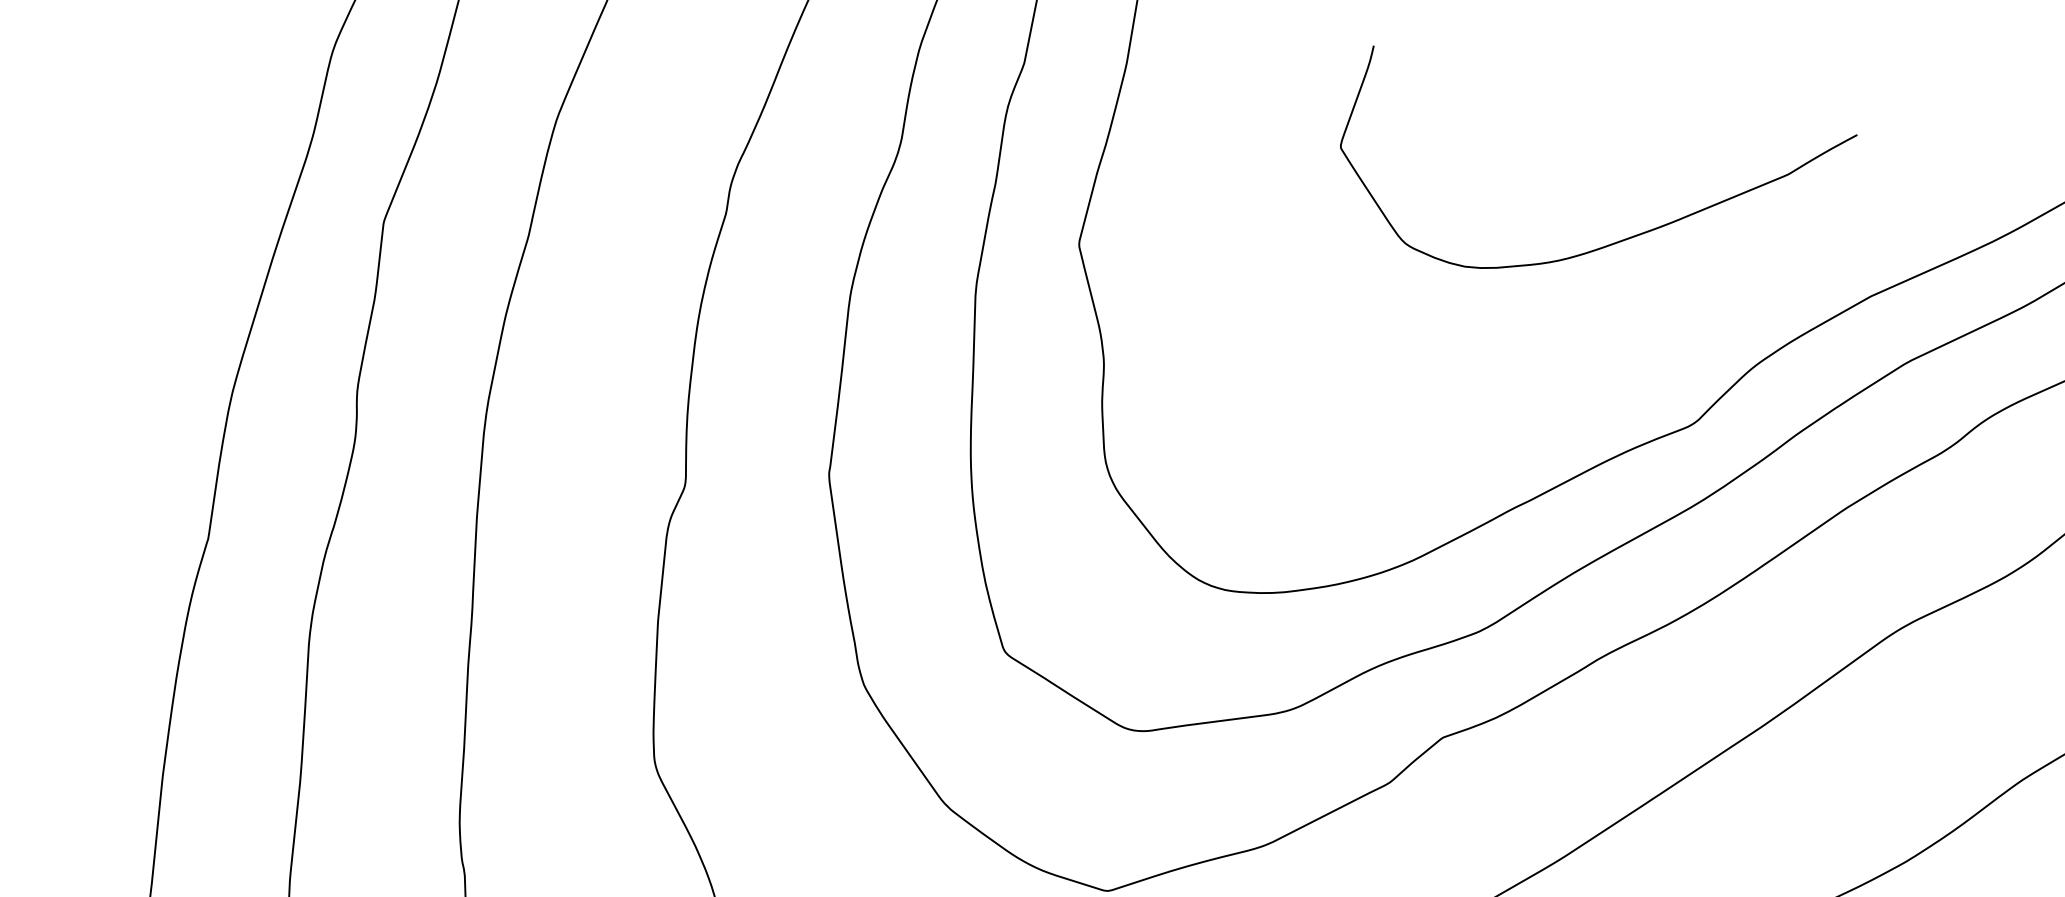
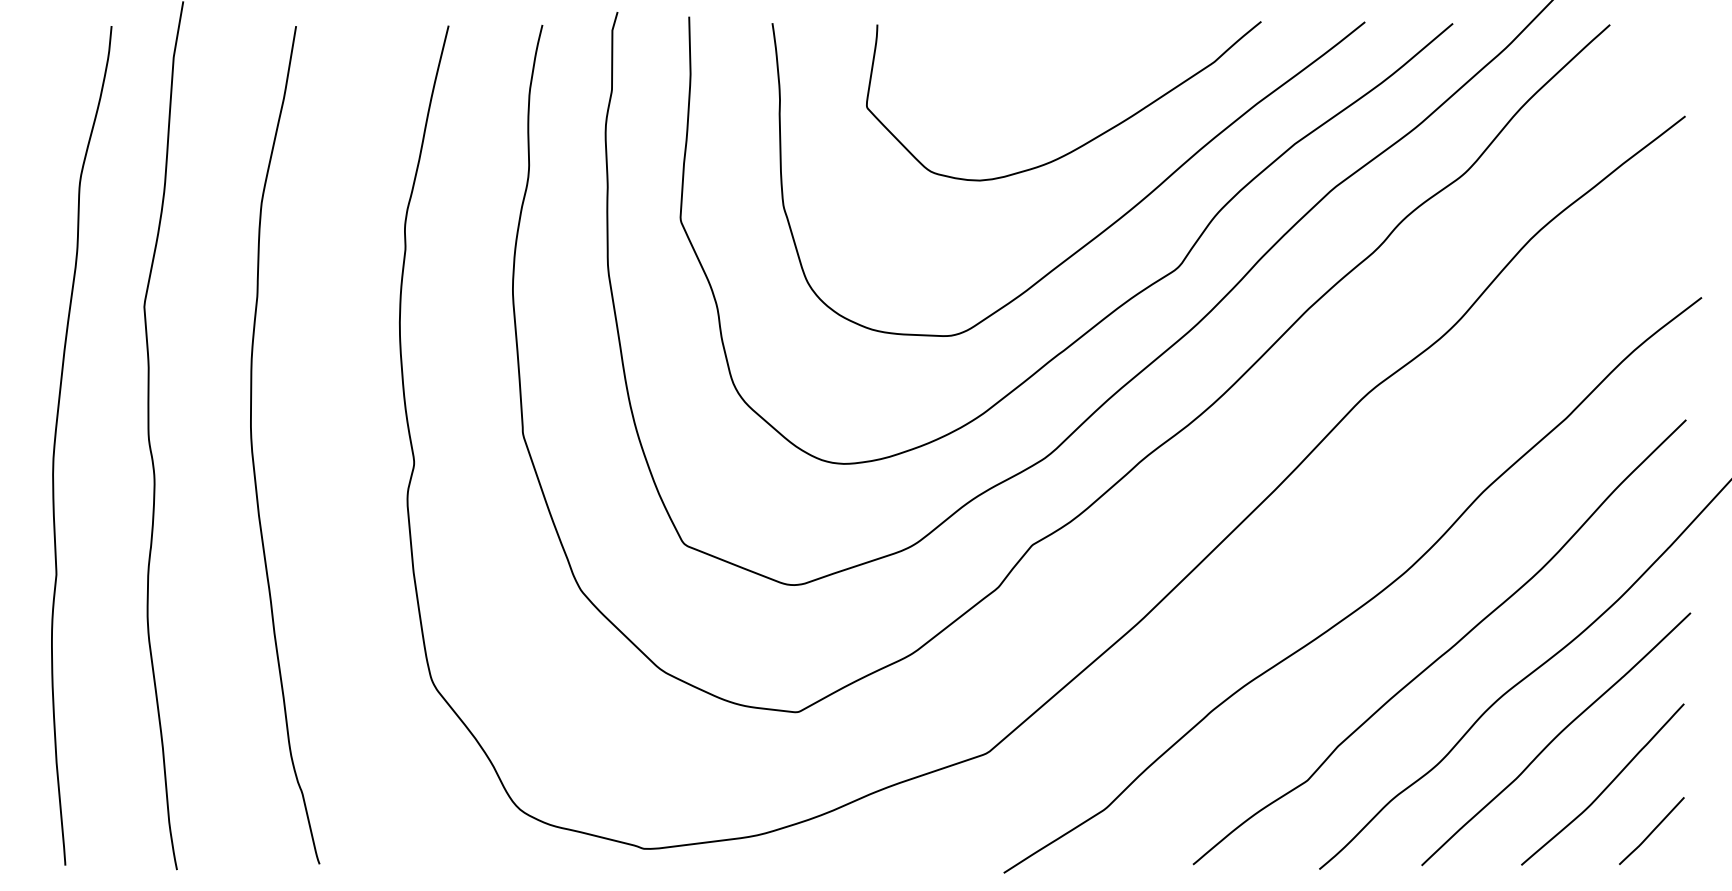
curve: (1611, 357) -> (1105, 228), added

